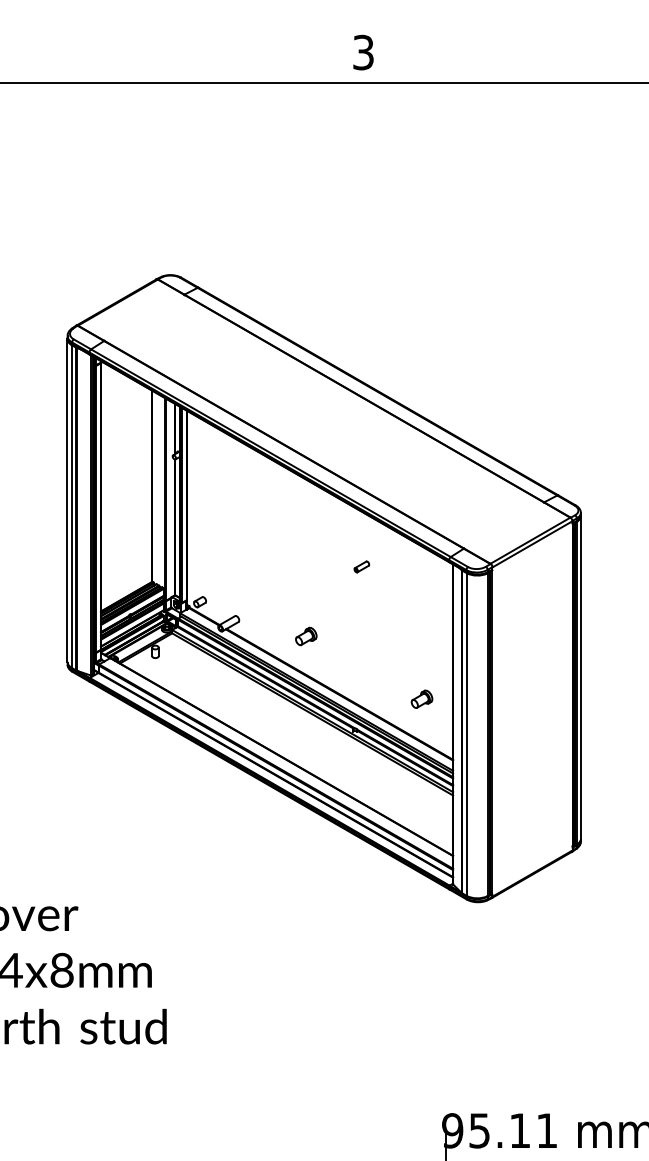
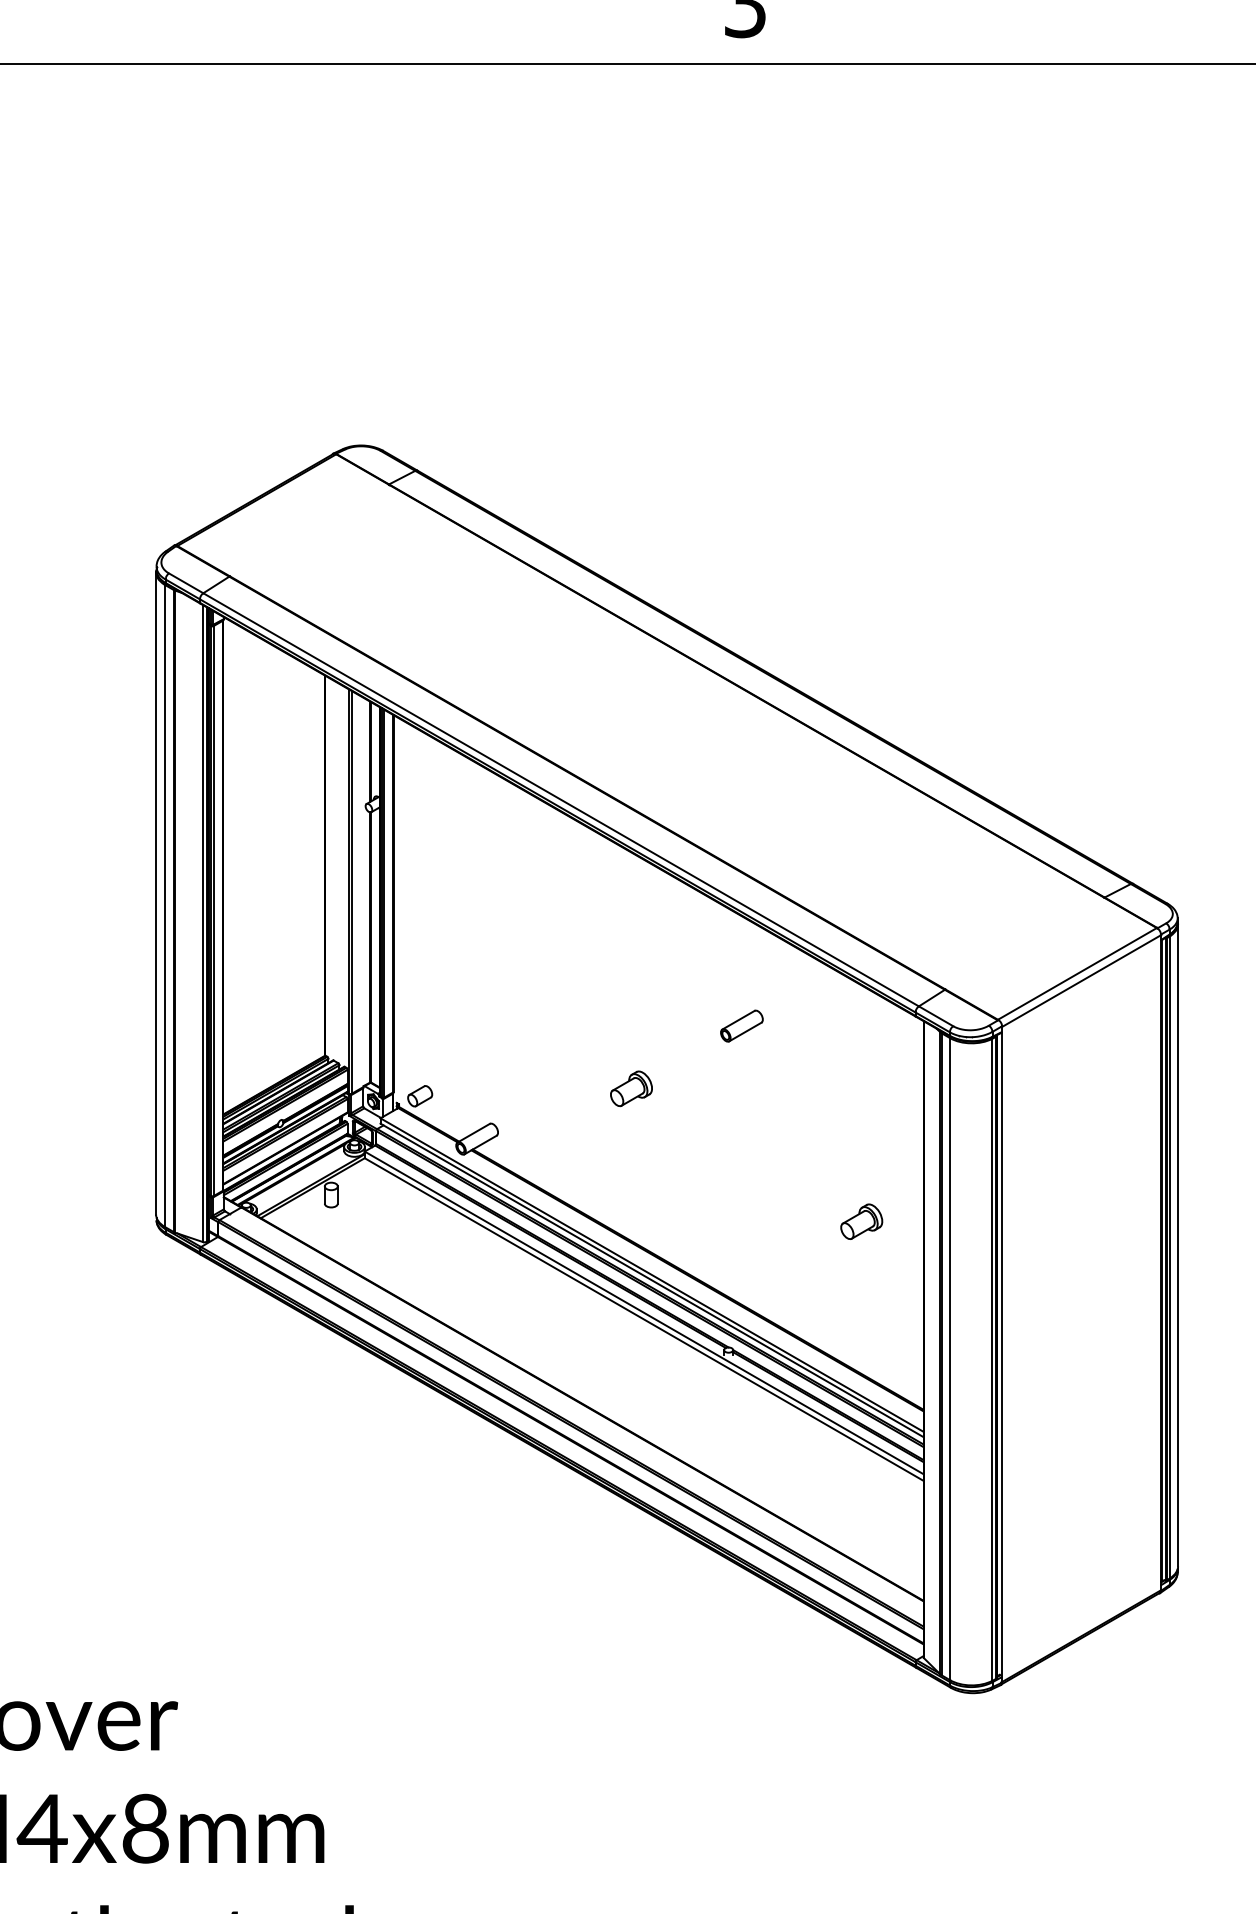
part: (361, 566) -> (741, 1025), size x1.43
part: (306, 636) -> (631, 1088), moved
part: (421, 698) -> (860, 1220), moved

